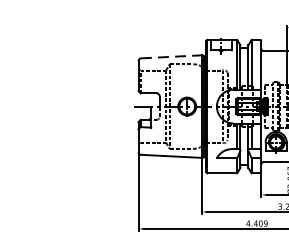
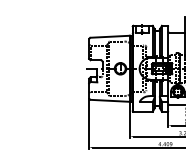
line: (171, 56) -> (110, 36), dashed -> solid

